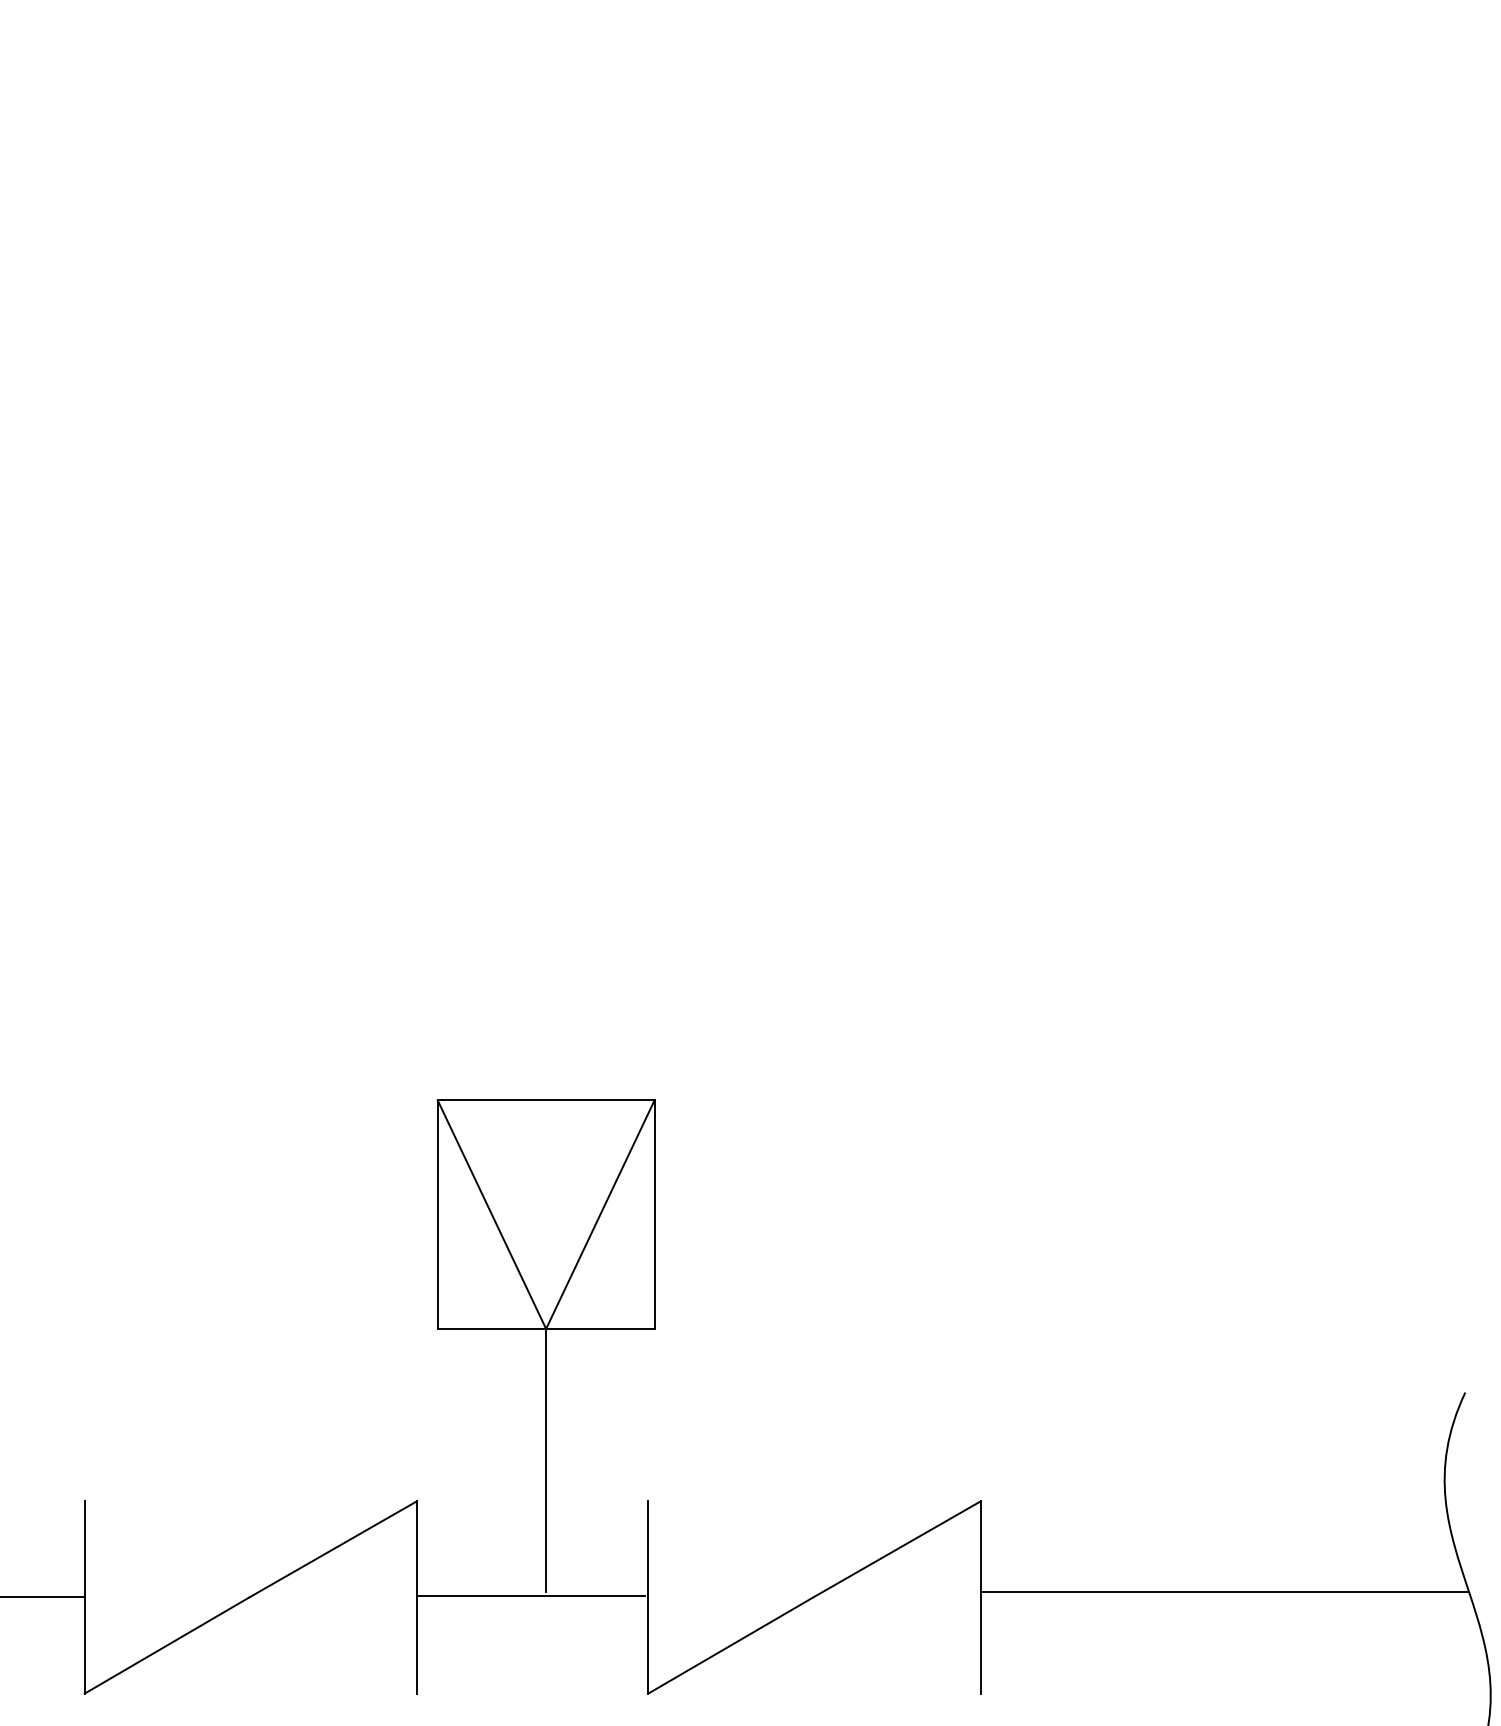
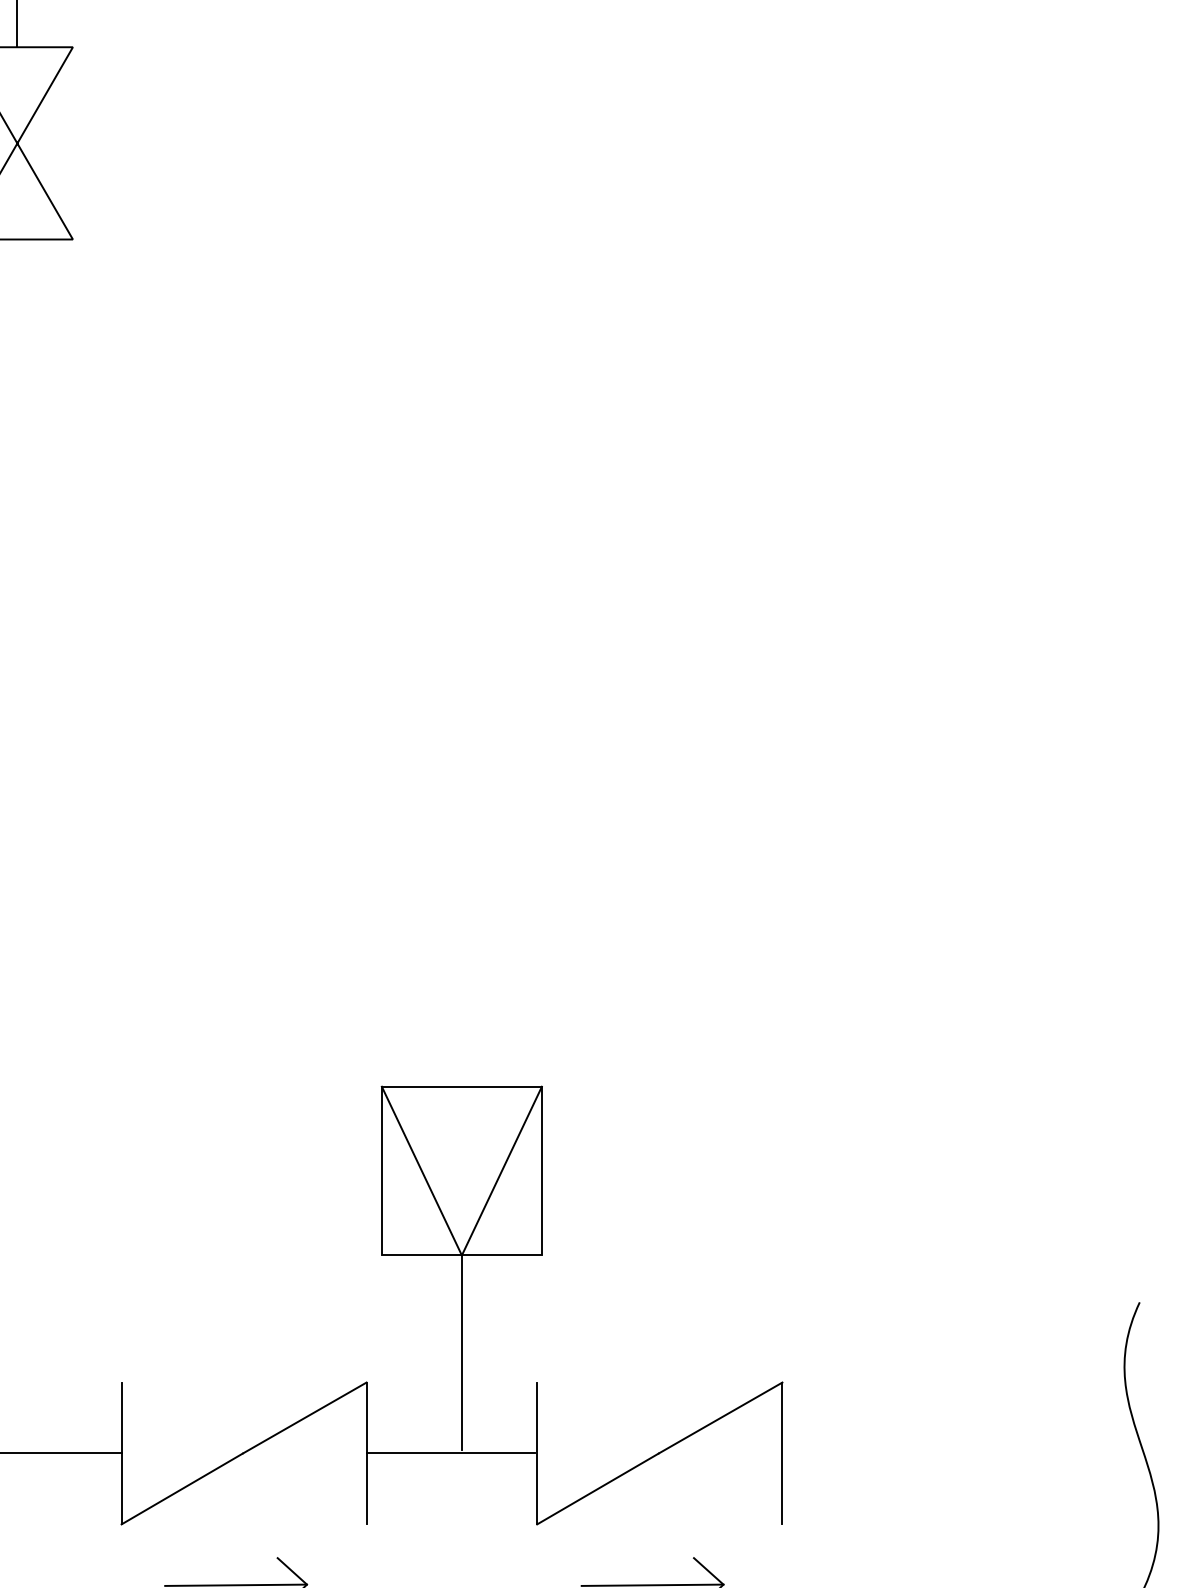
line: (1223, 1592) -> (961, 1449), removed

